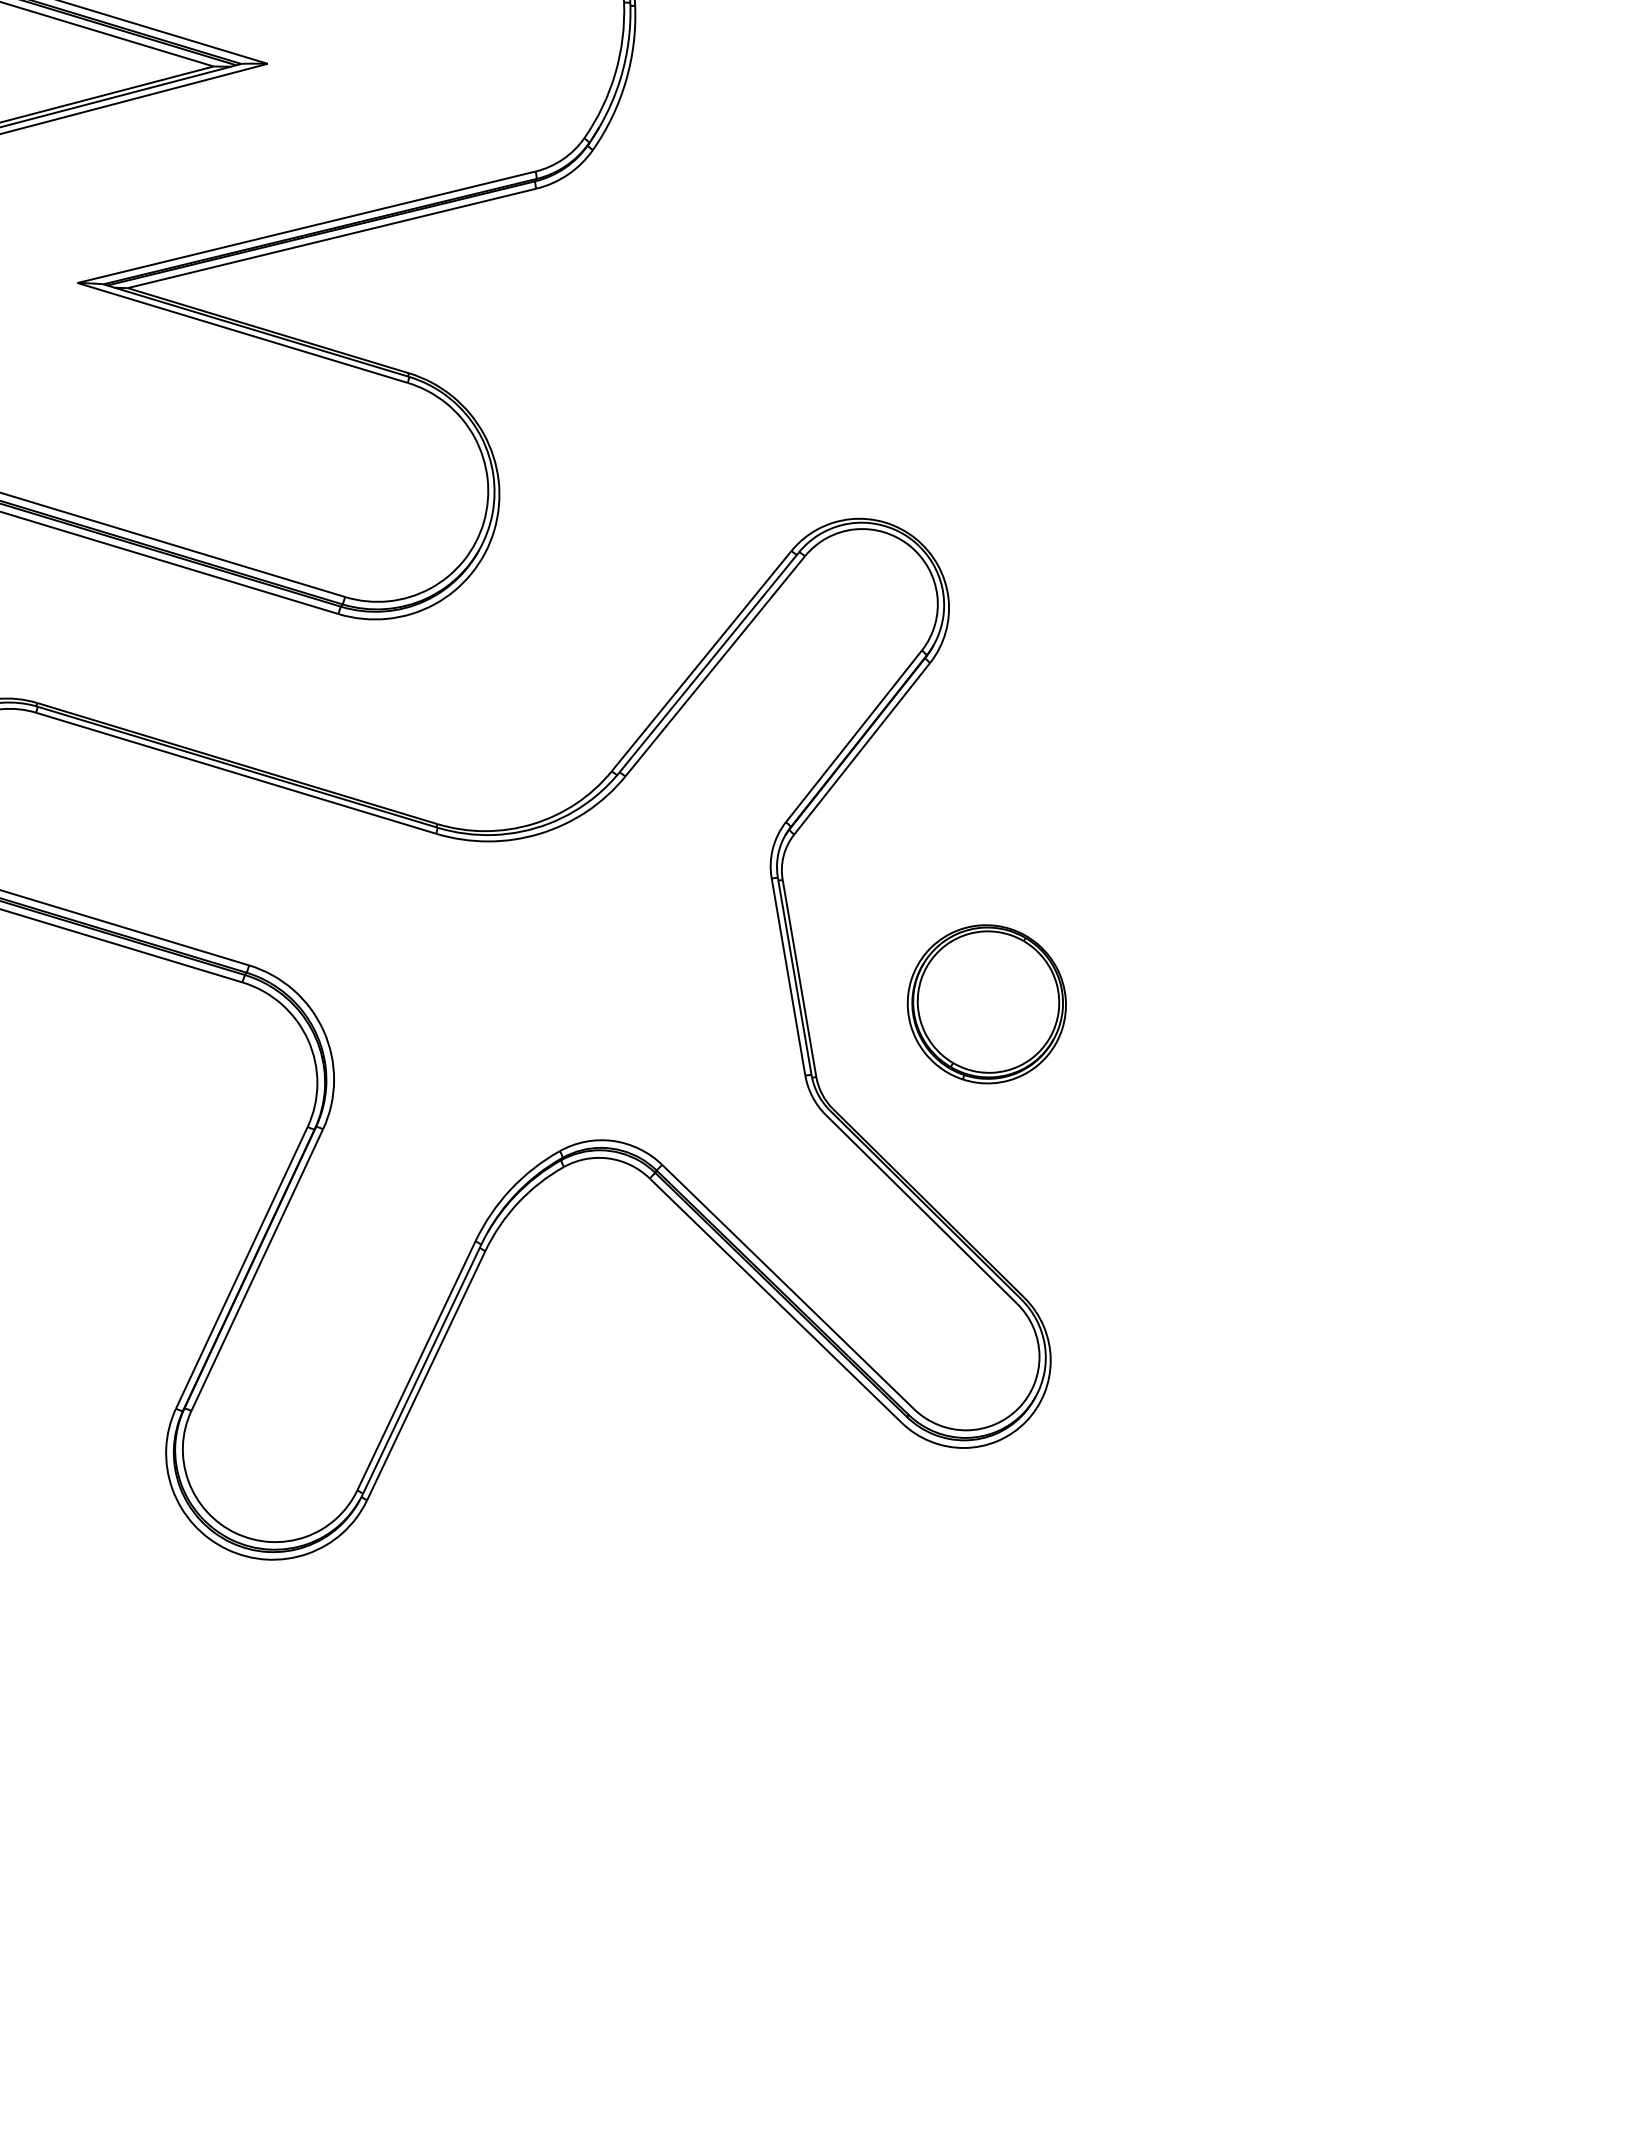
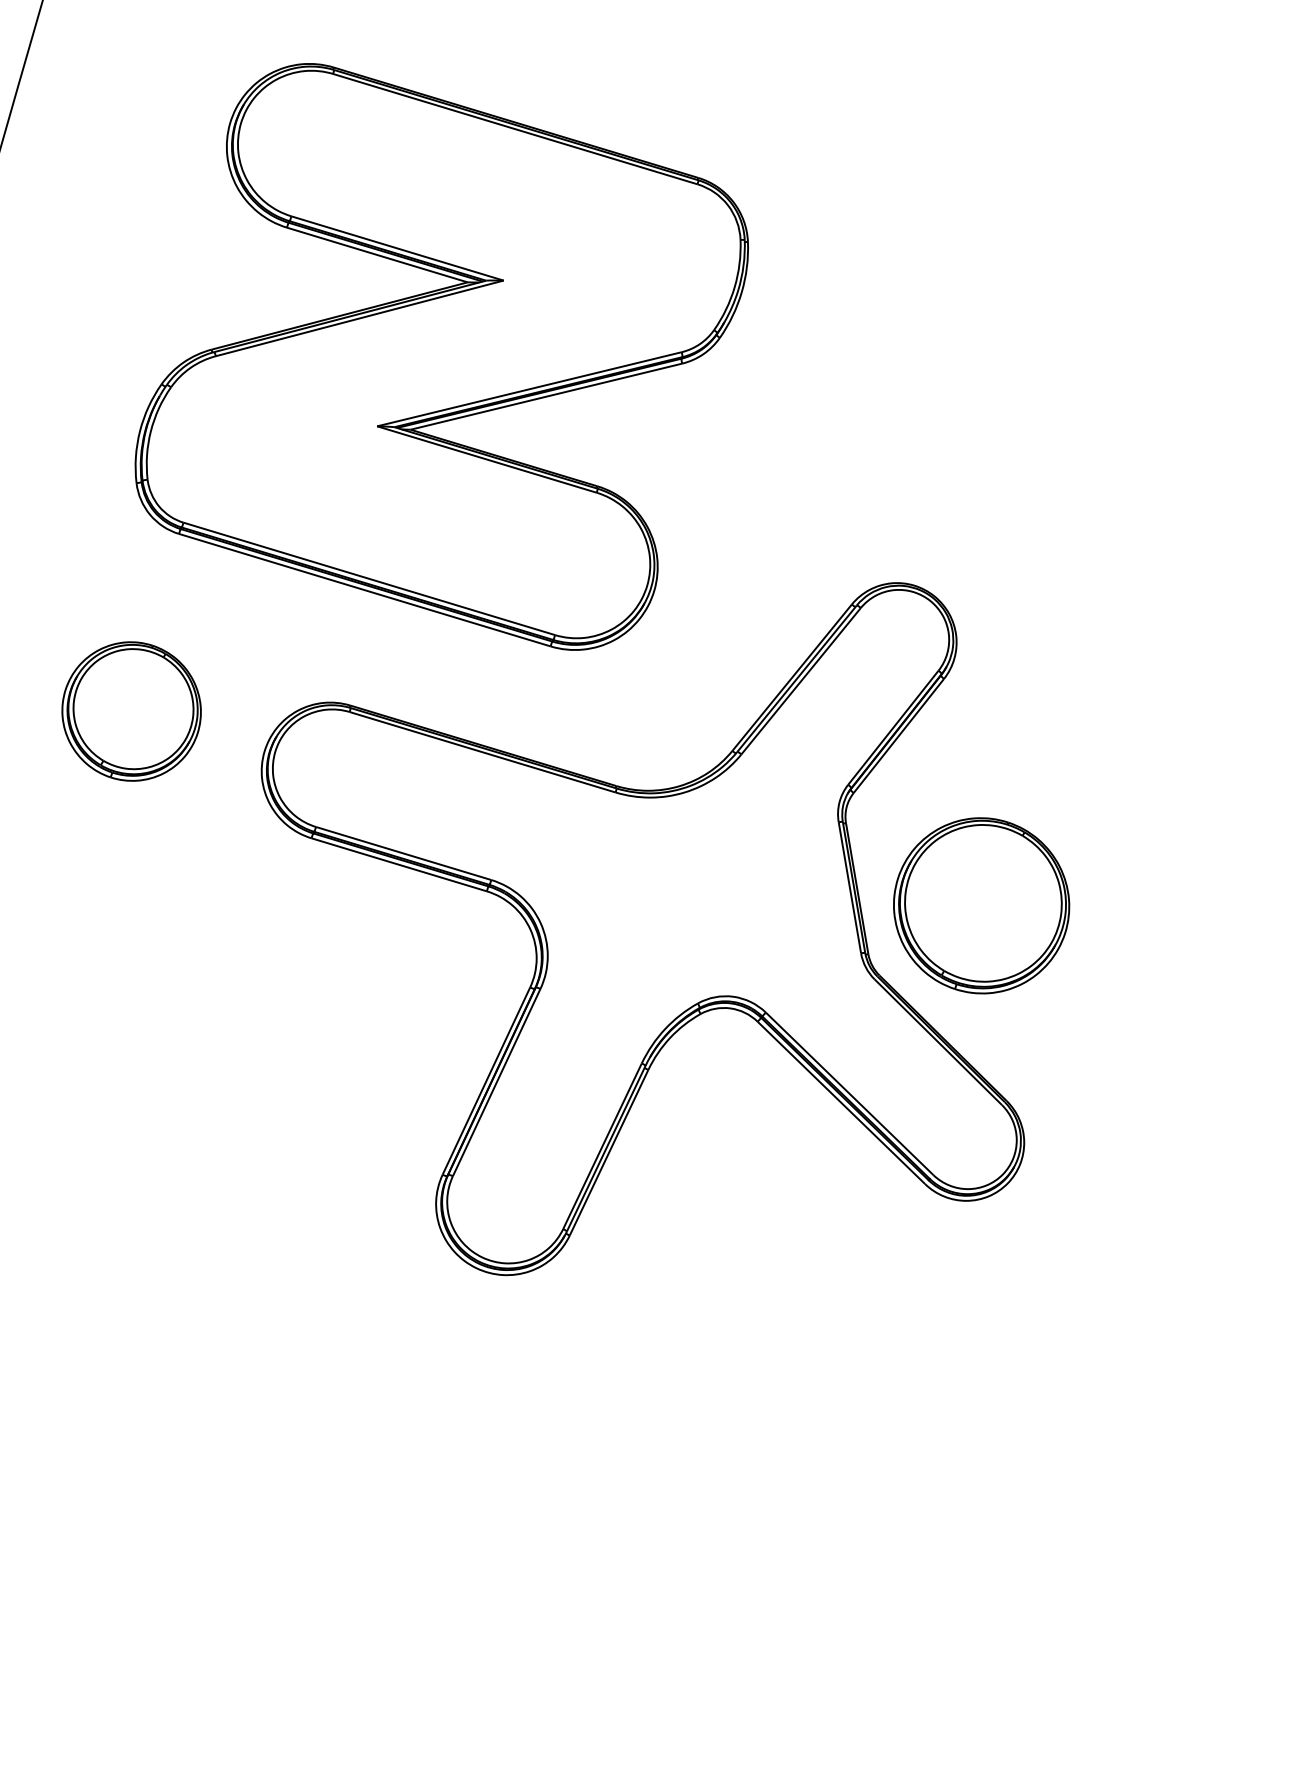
part: (986, 1003) -> (981, 905), size x1.67

